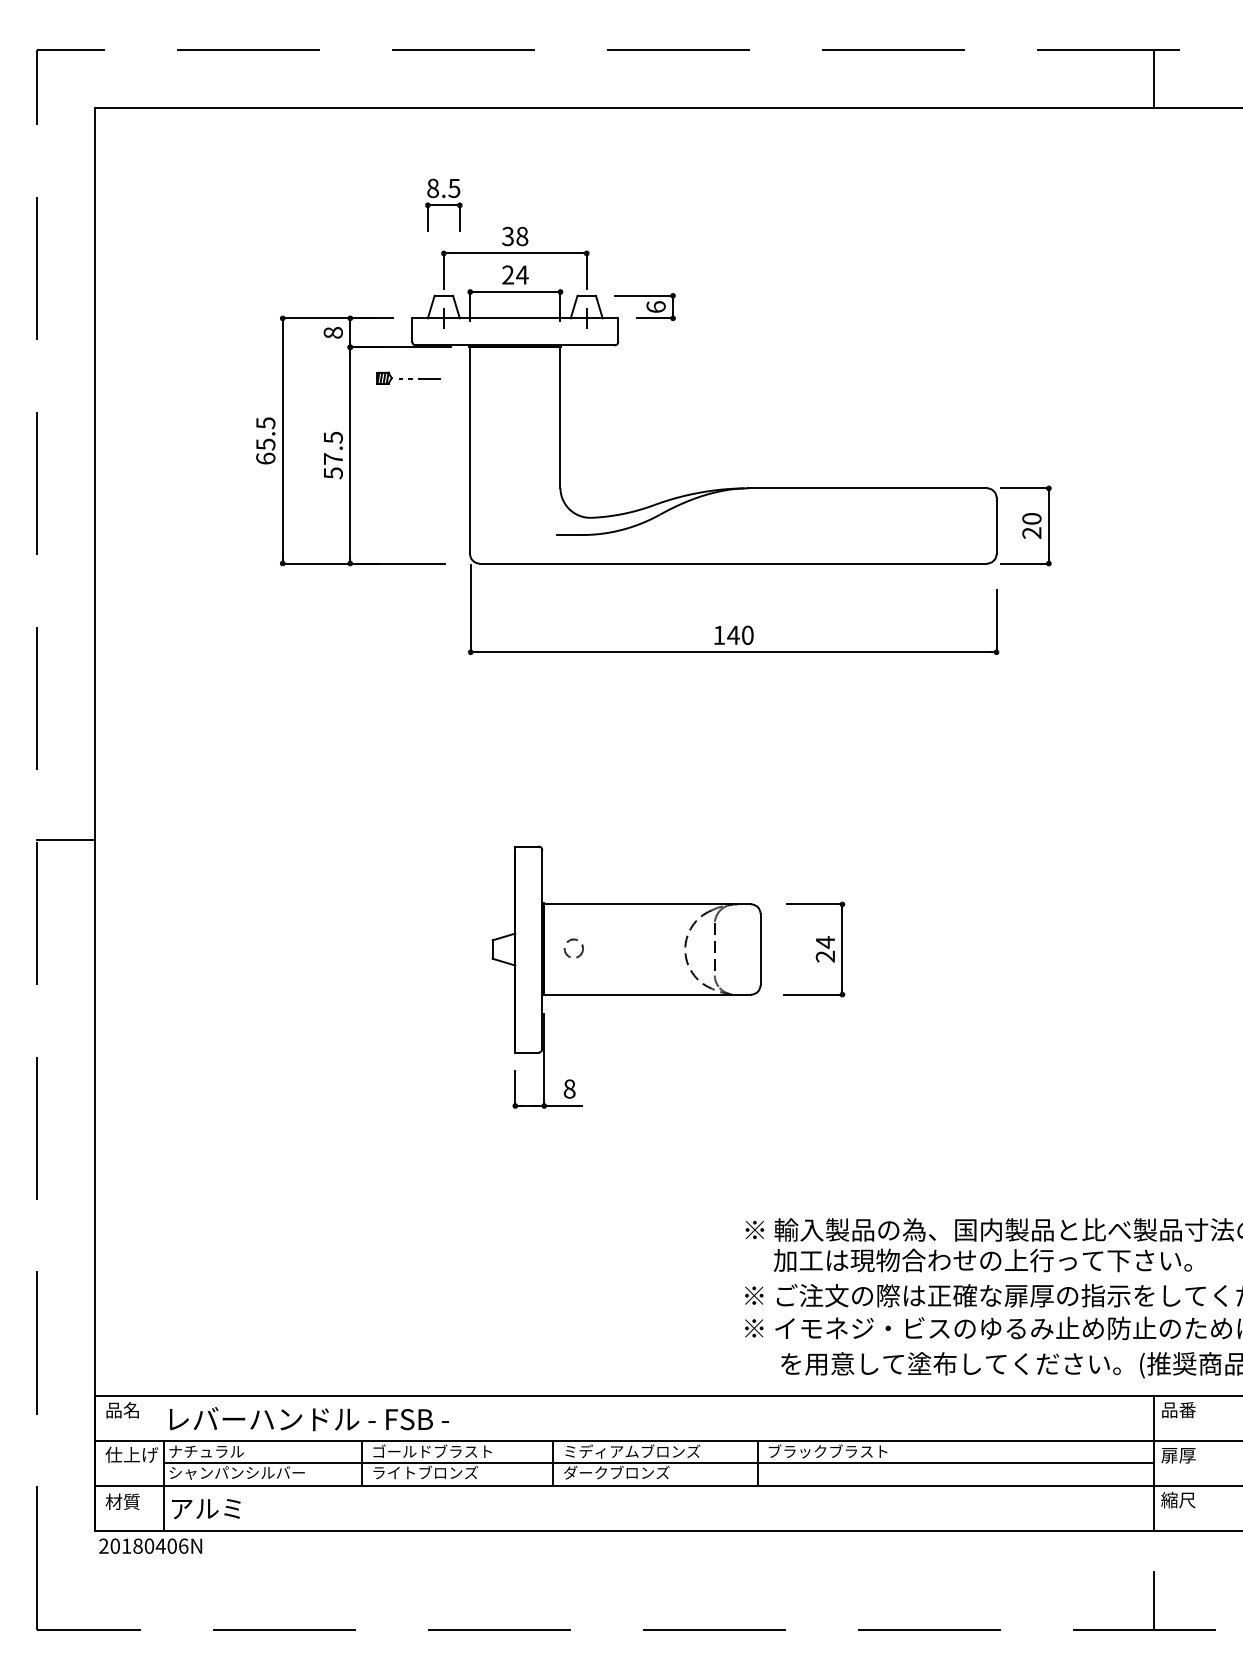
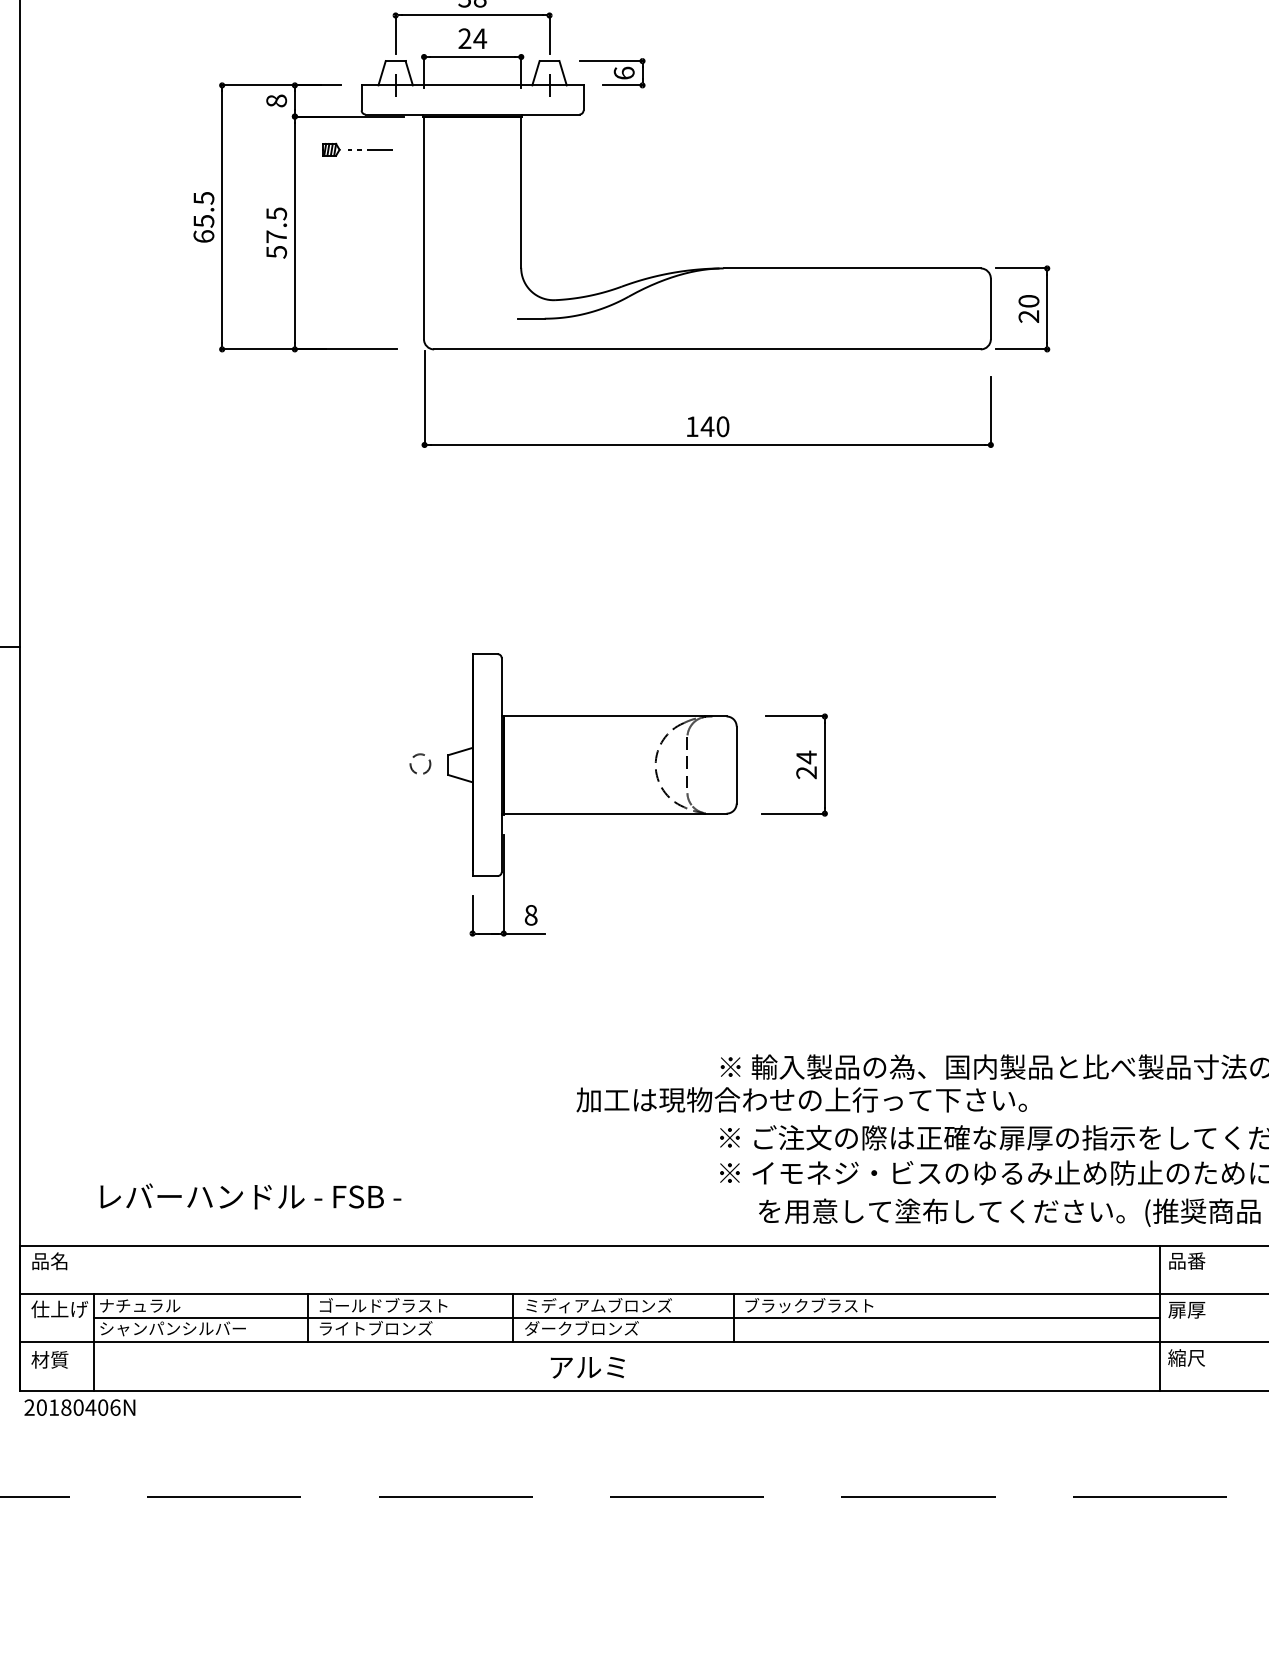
circle: (573, 948) -> (420, 763), moved
text: (982, 1260) -> (801, 1099), moved
text: (308, 1419) -> (249, 1196), moved
text: (206, 1509) -> (588, 1368), moved
line: (1153, 1600) -> (1159, 1466), removed

